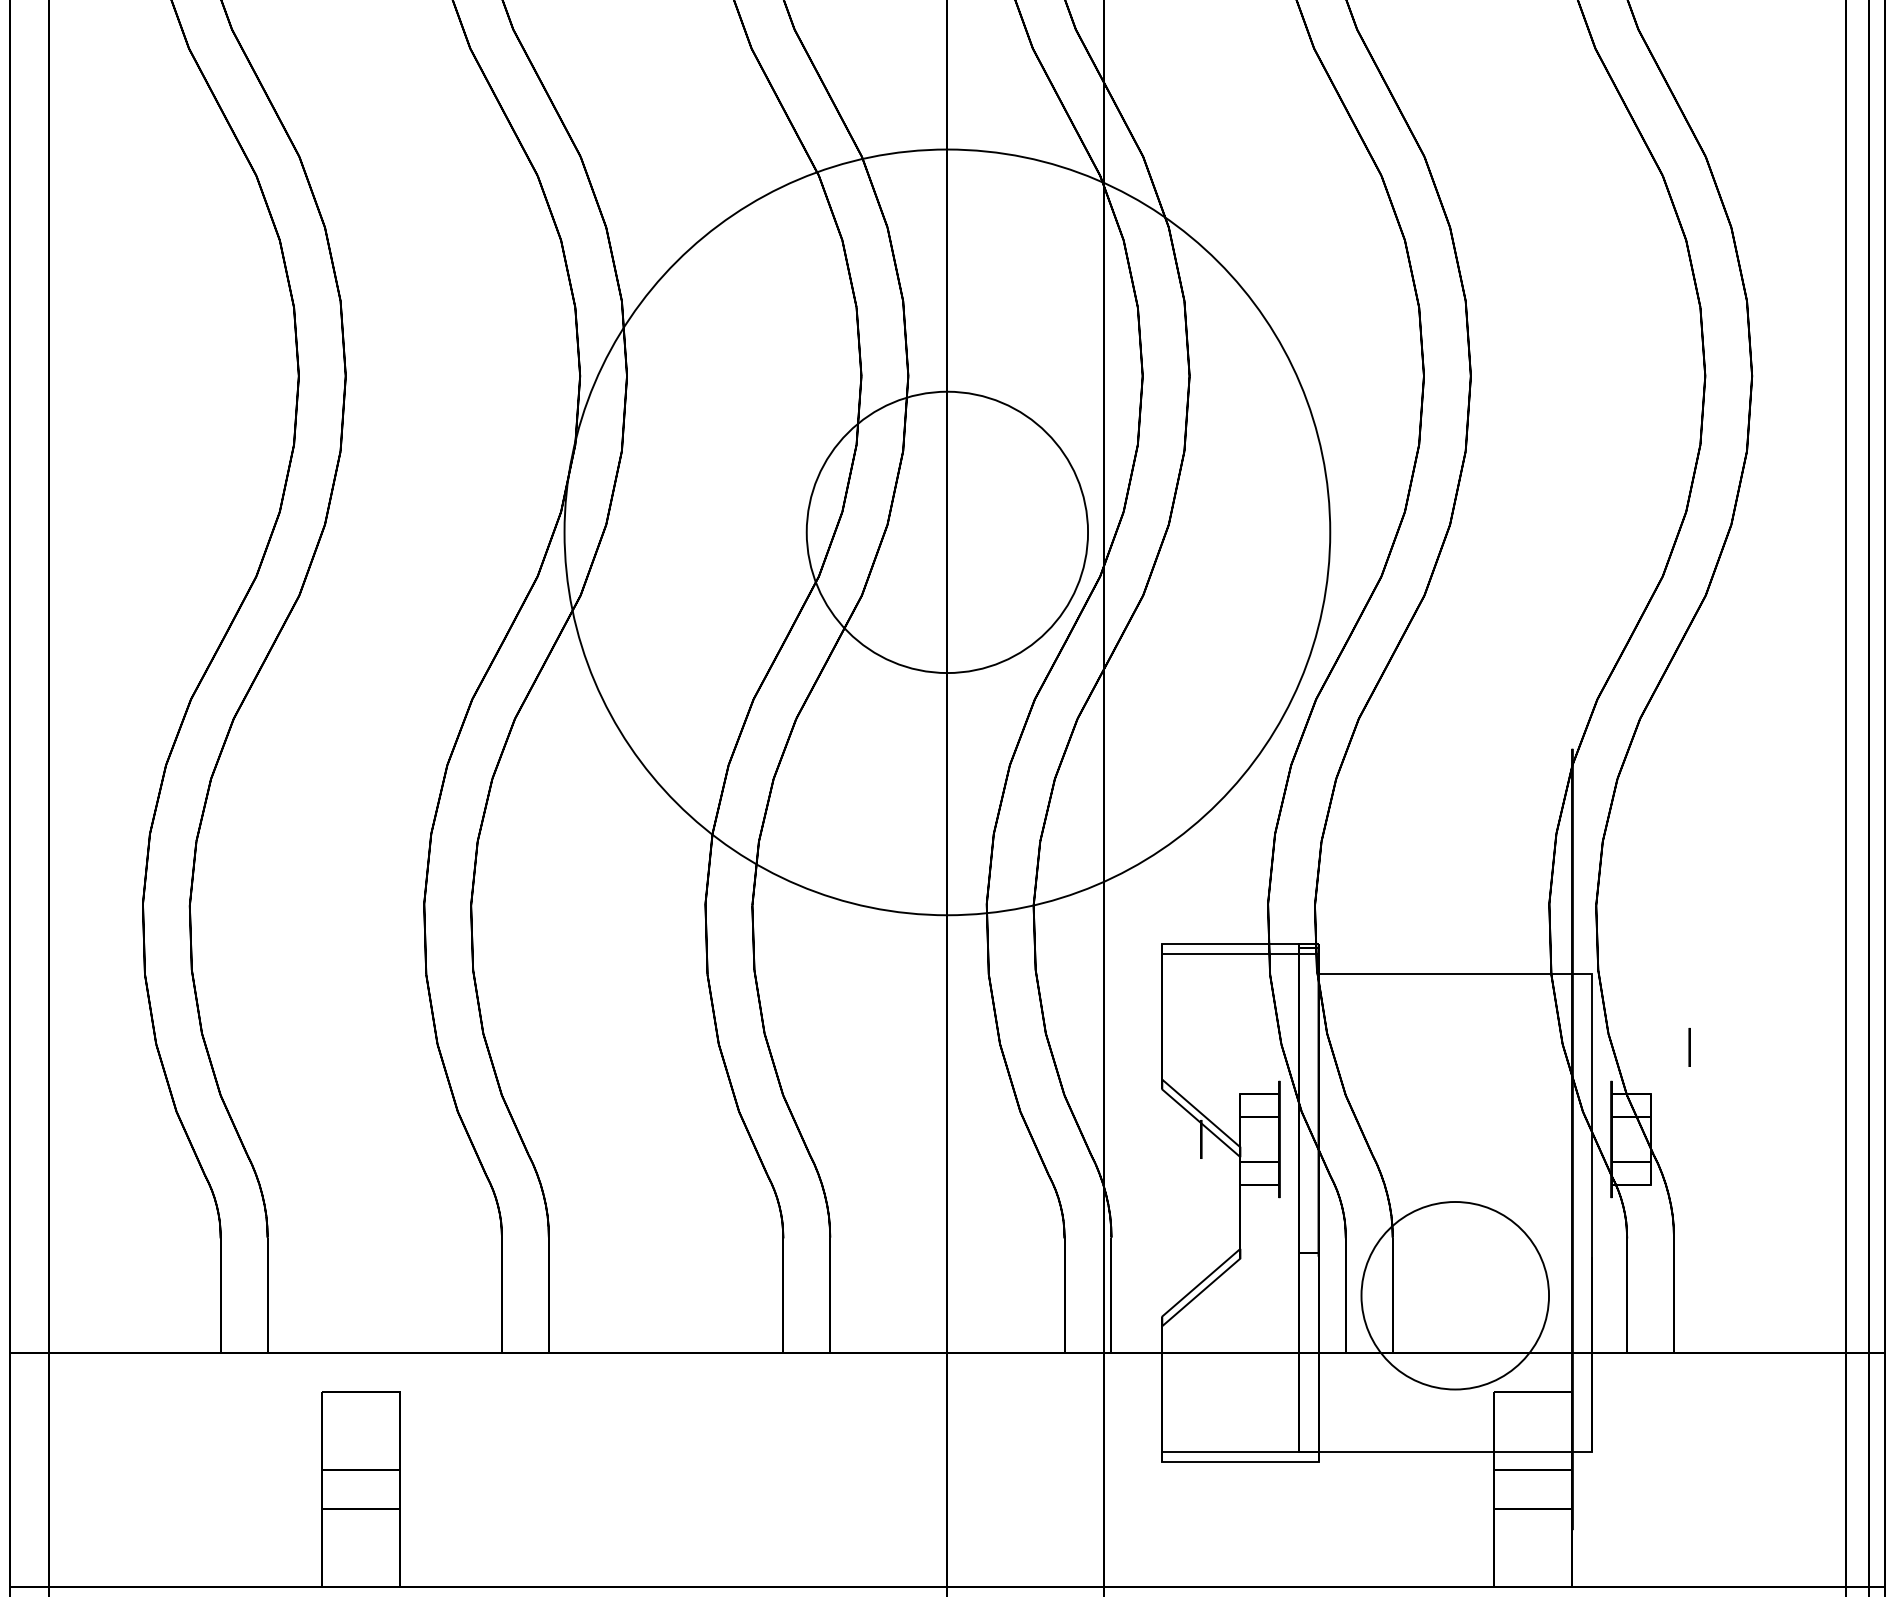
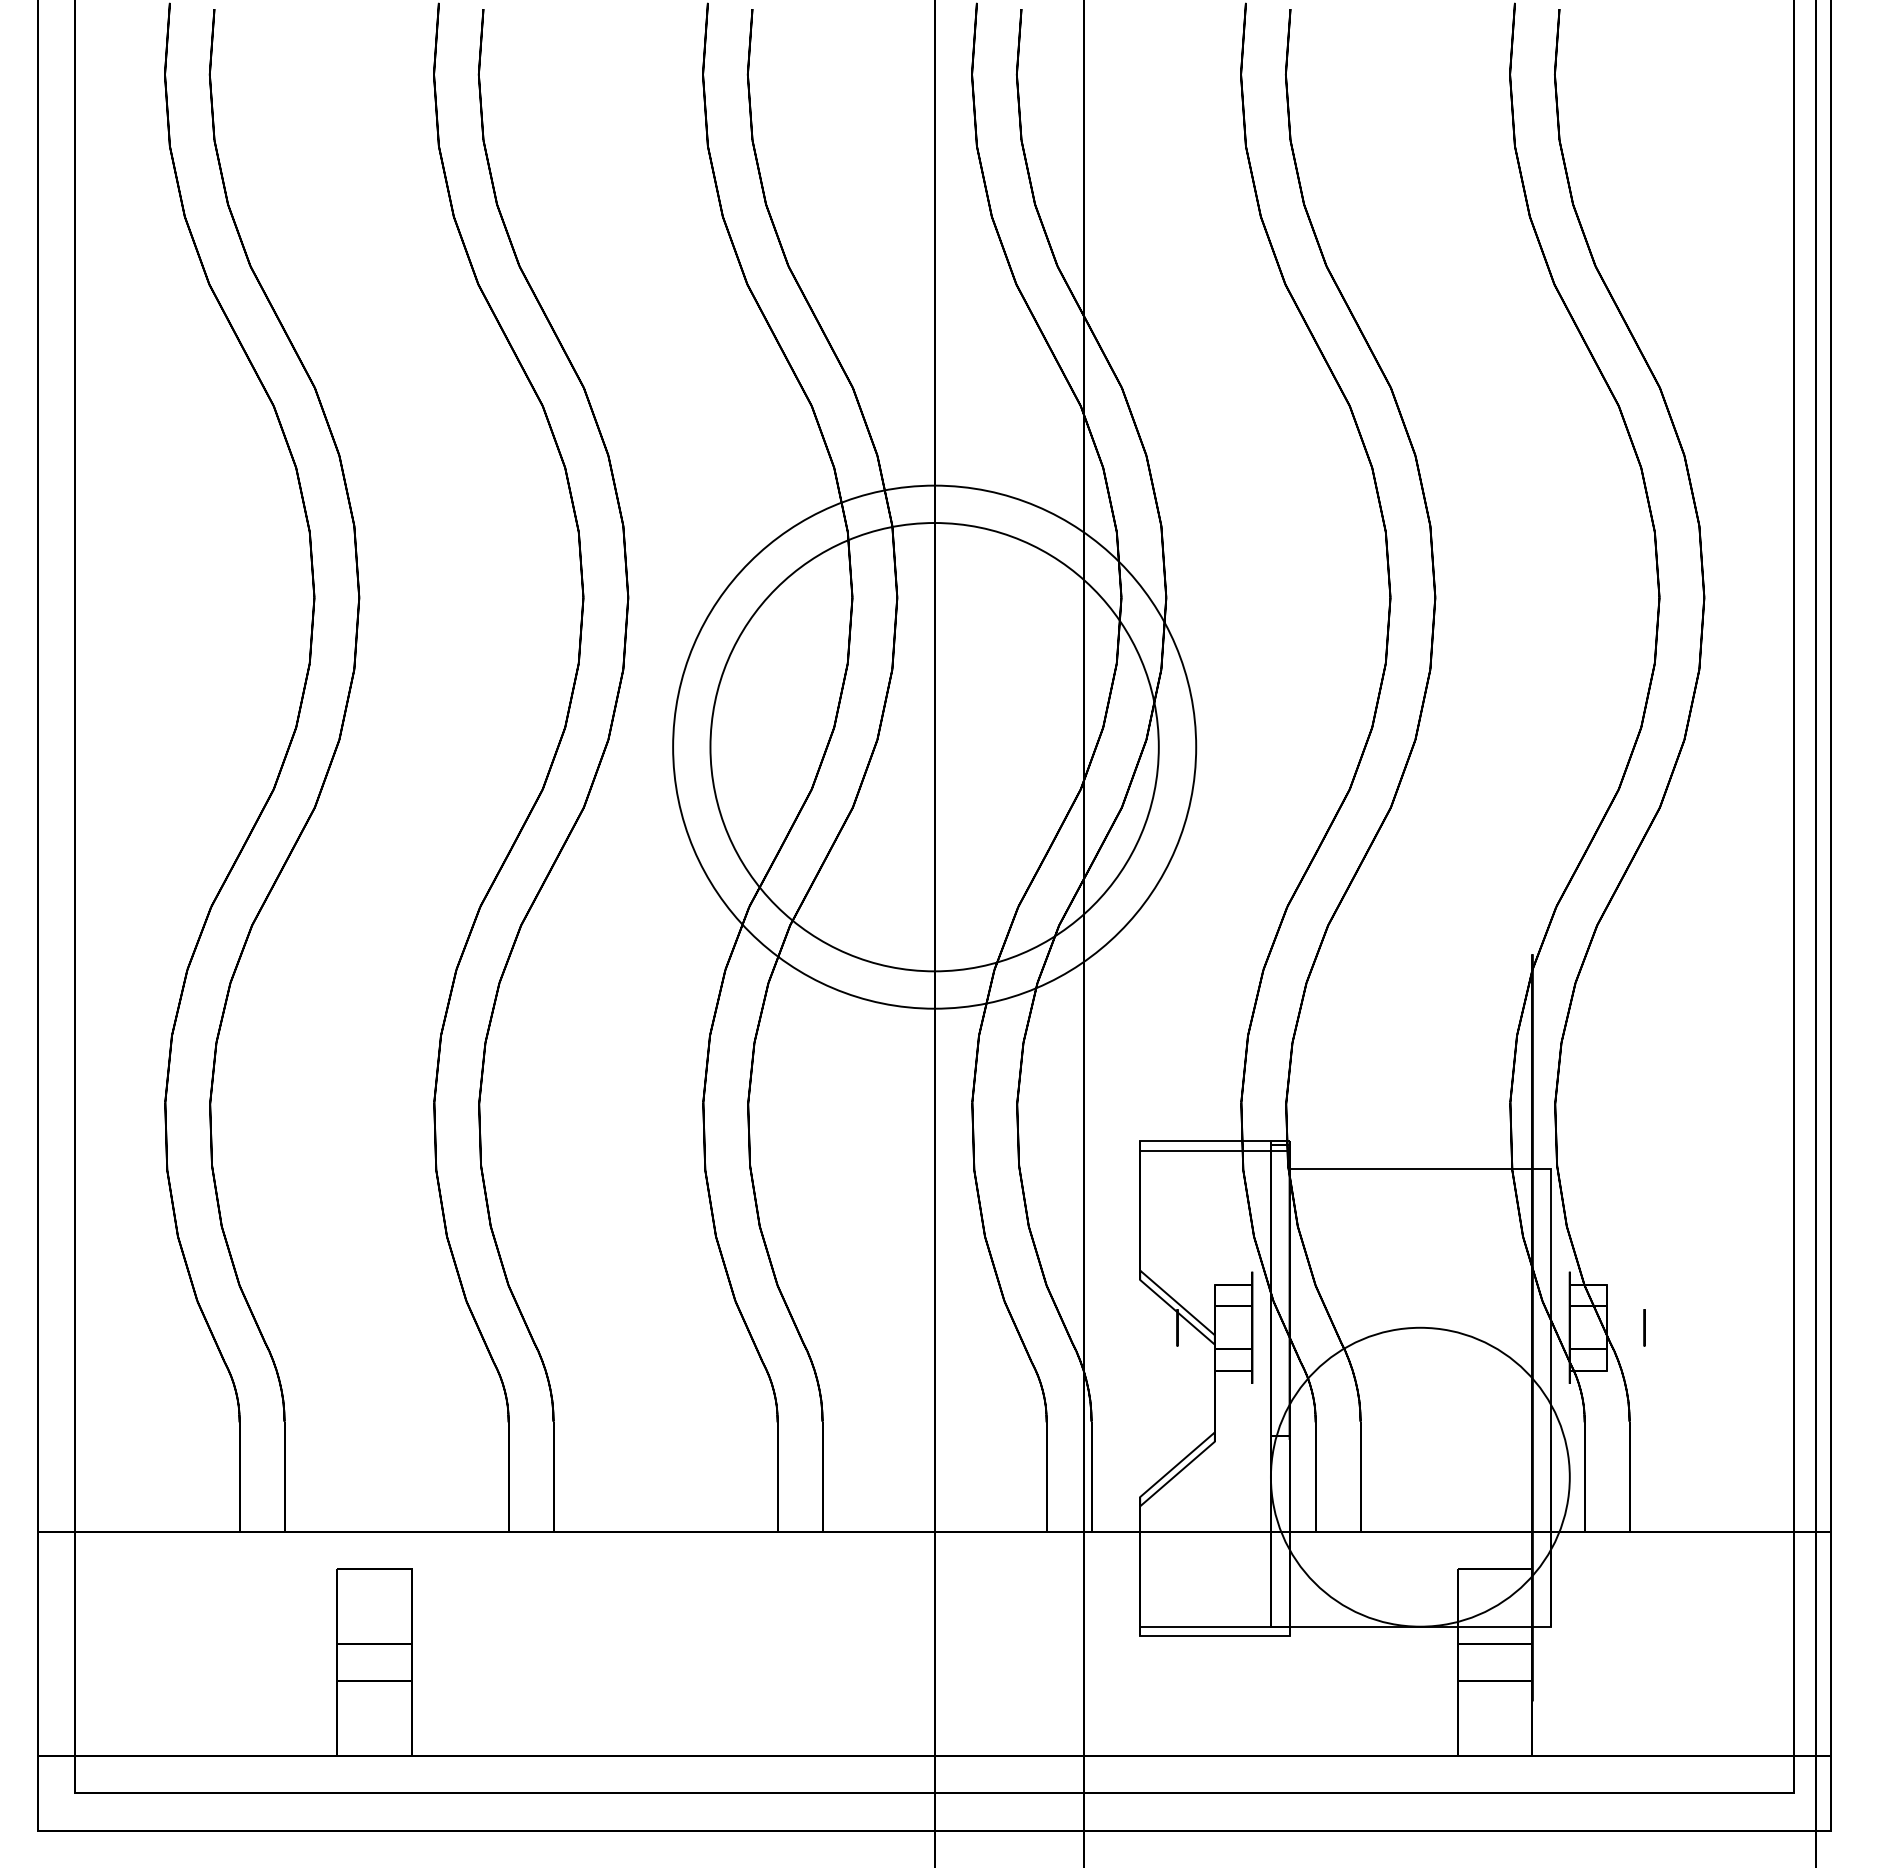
circle: (947, 531) -> (934, 746), size x0.71
circle: (947, 532) -> (934, 747), size x1.67
circle: (1689, 1047) -> (1644, 1327), moved
circle: (1454, 1294) -> (1419, 1476), size x1.67

